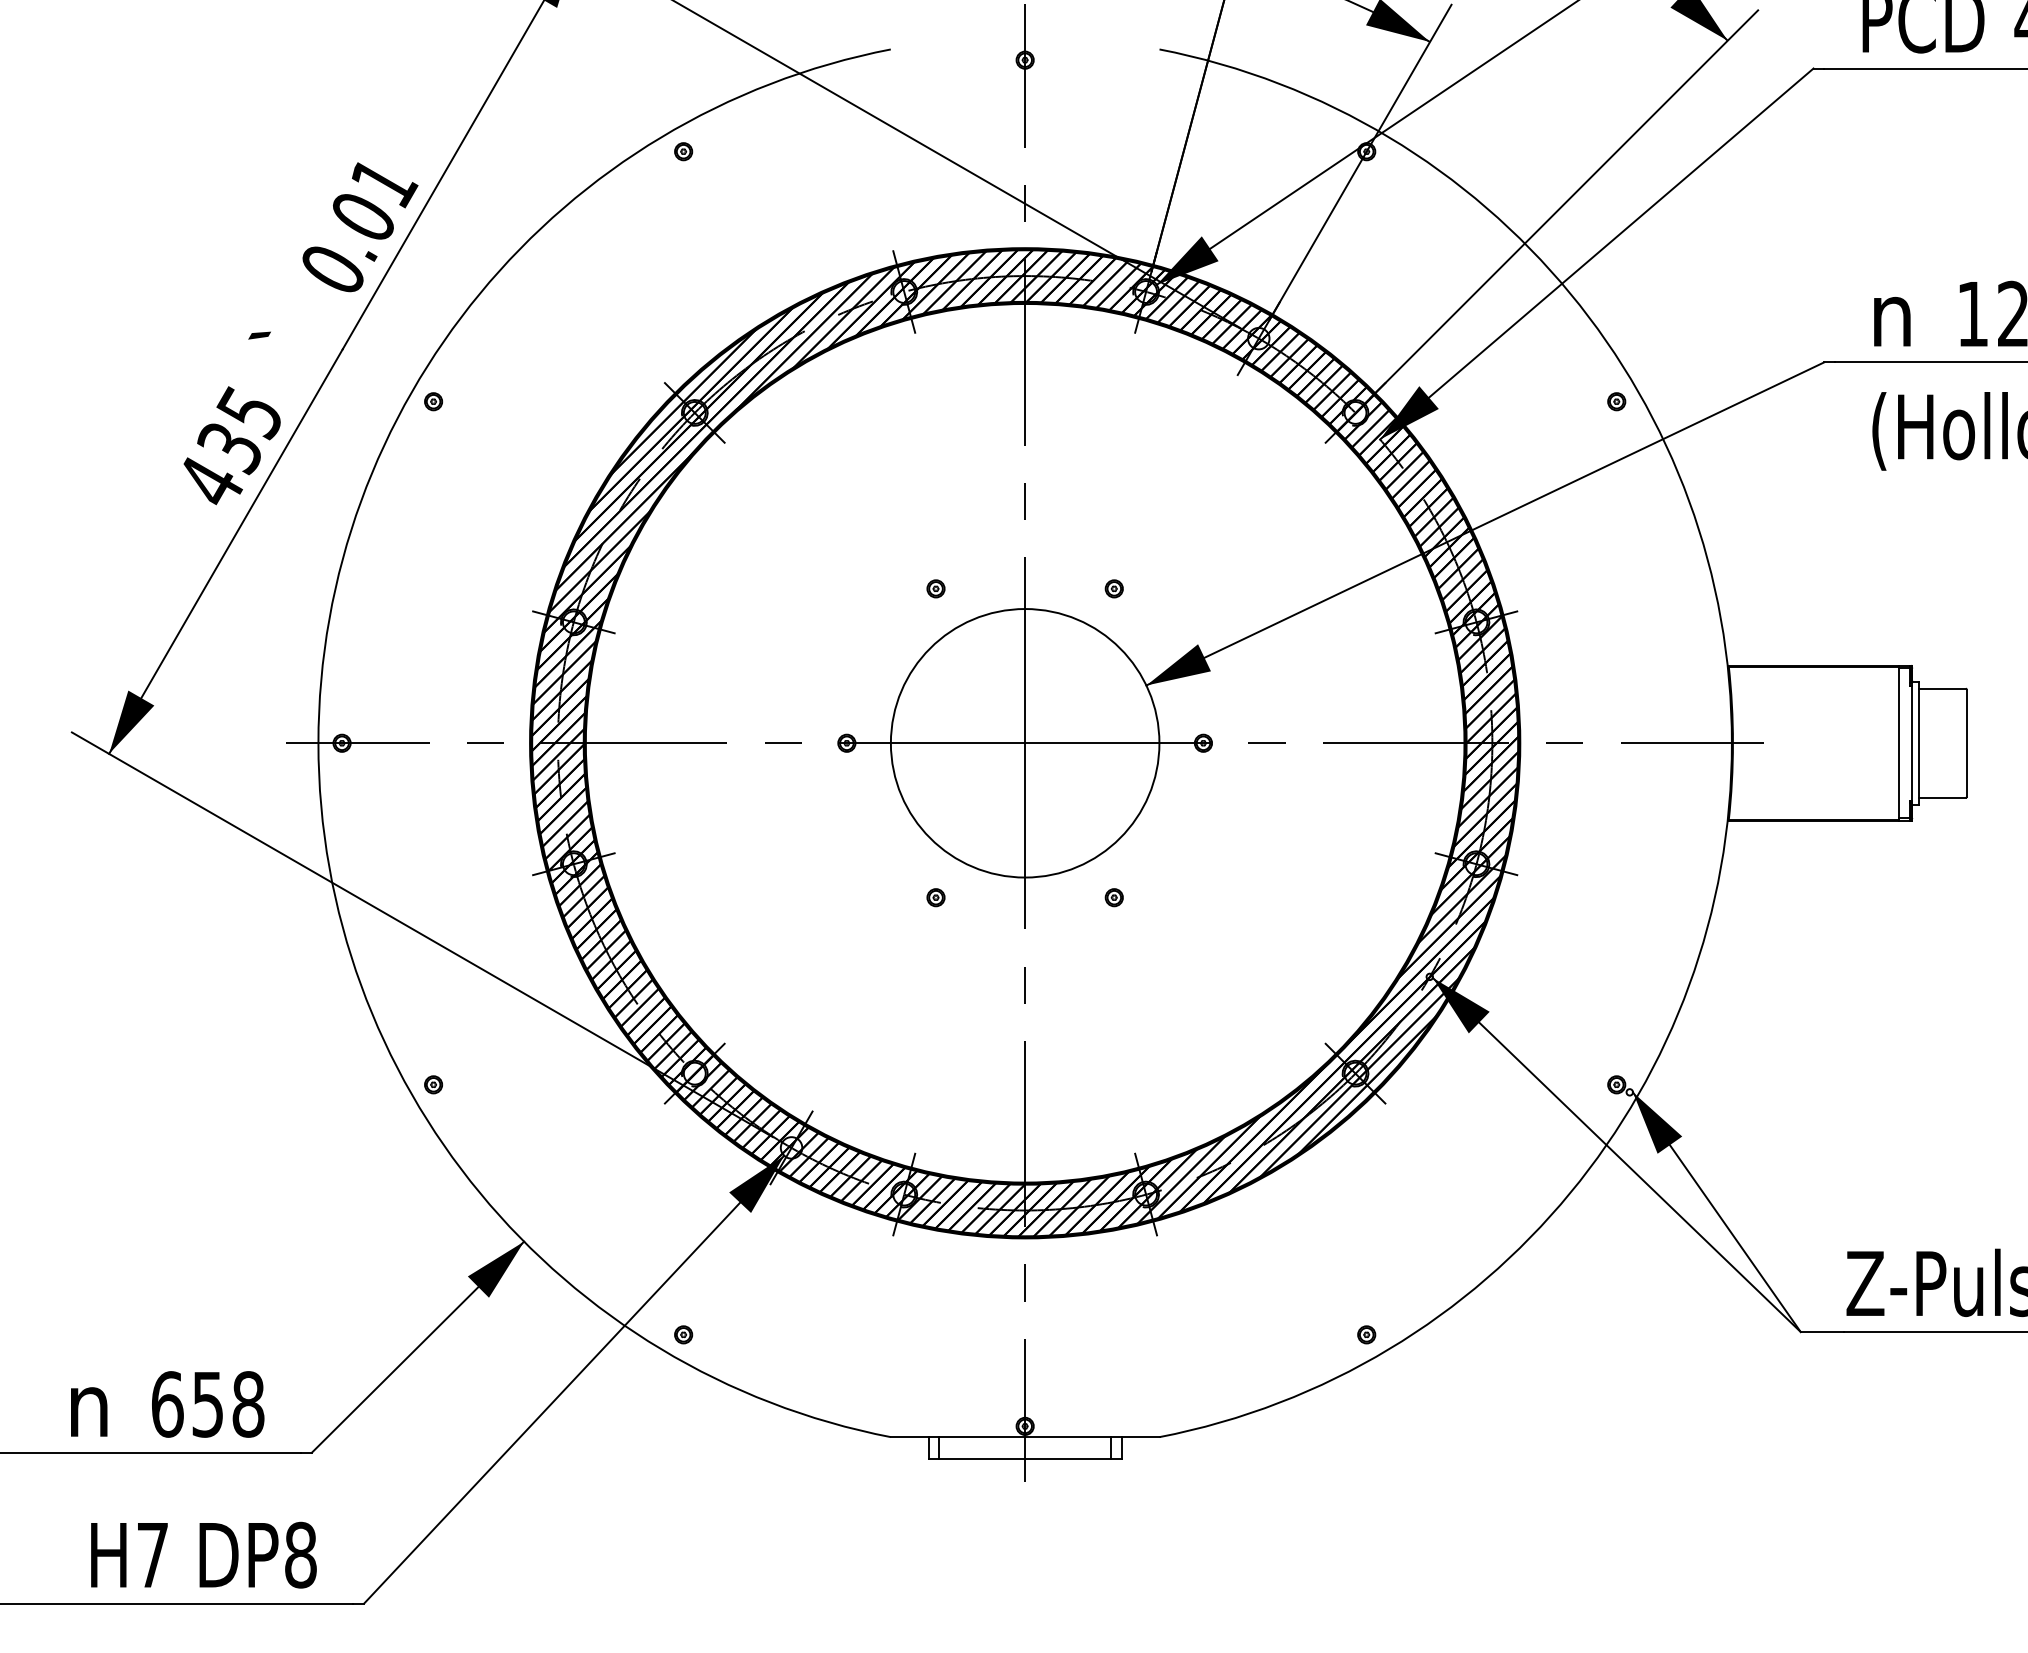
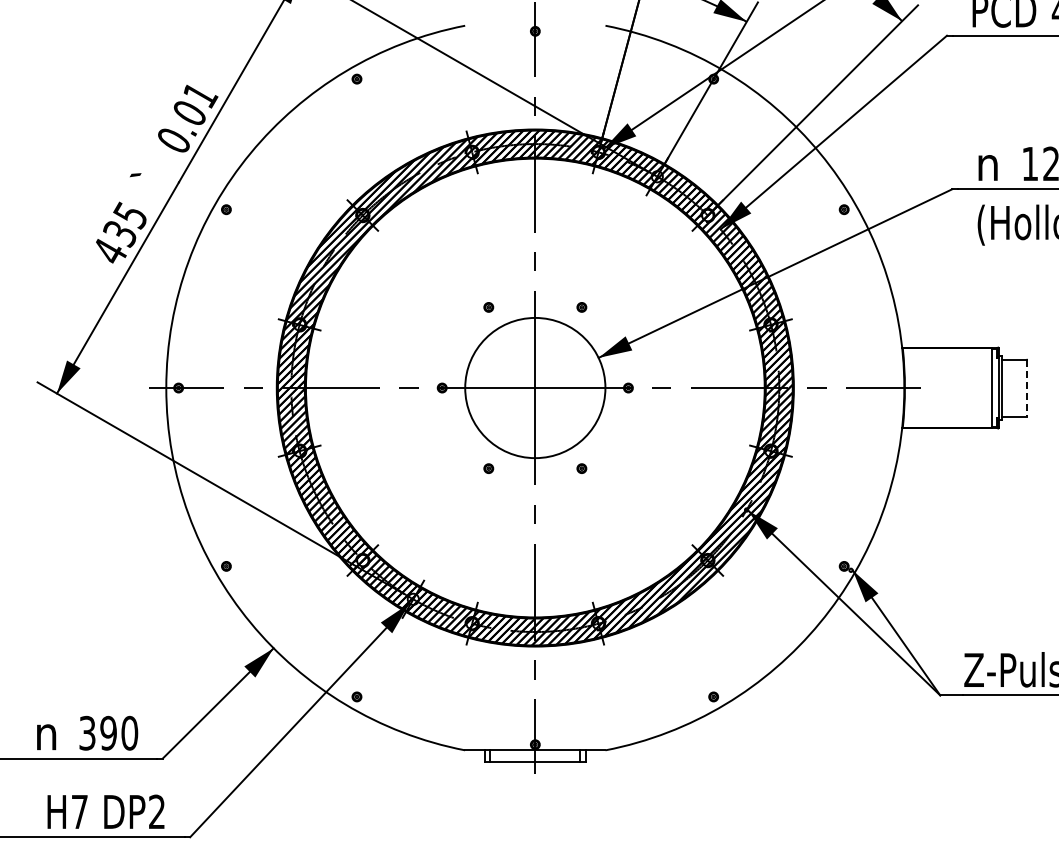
line: (1967, 744) -> (1027, 388), solid -> dashed
text: (207, 1402) -> (108, 732), 658 -> 390
text: (299, 1554) -> (156, 811), DP8 -> DP2

